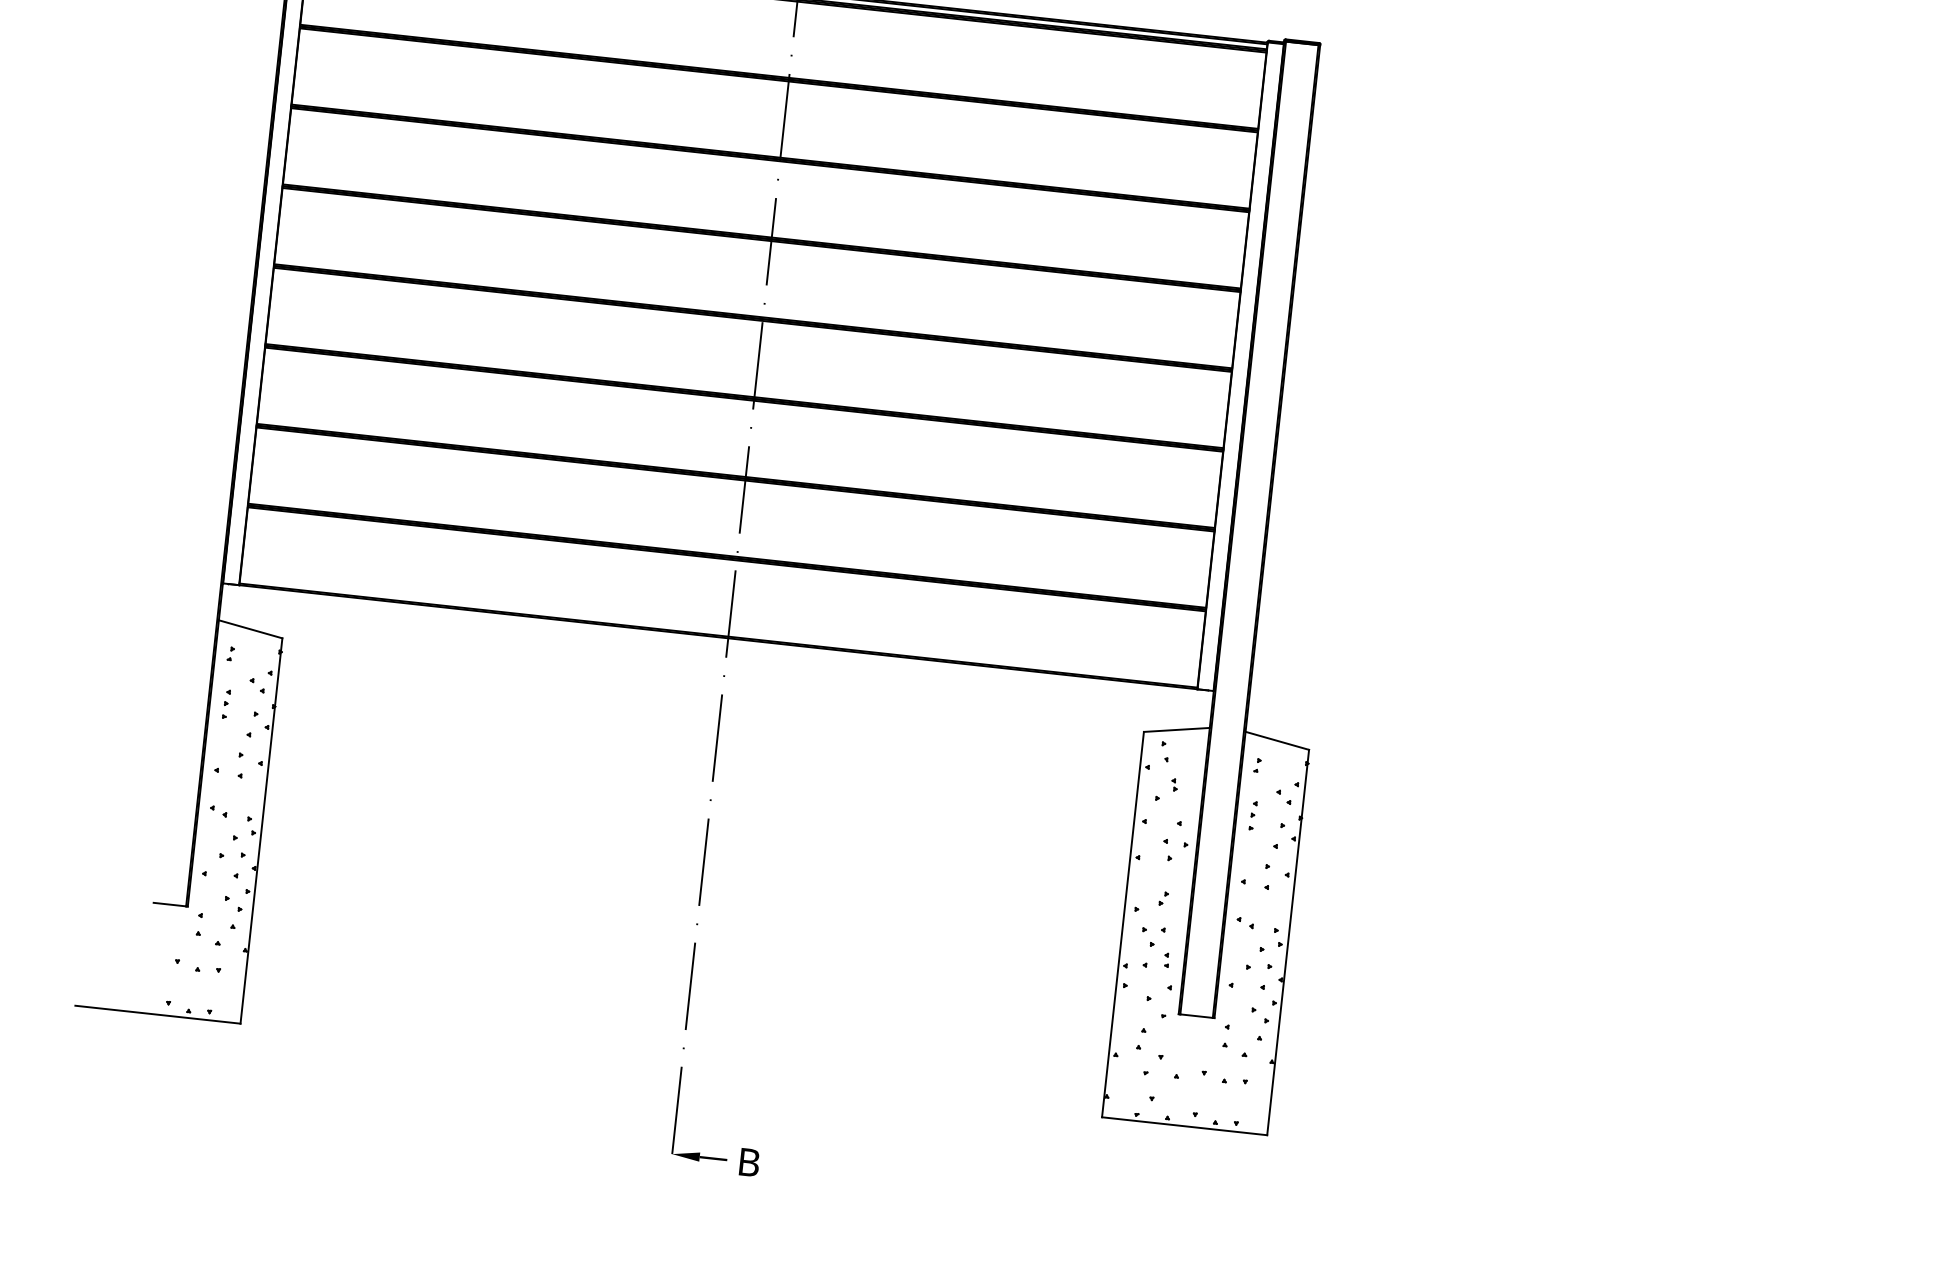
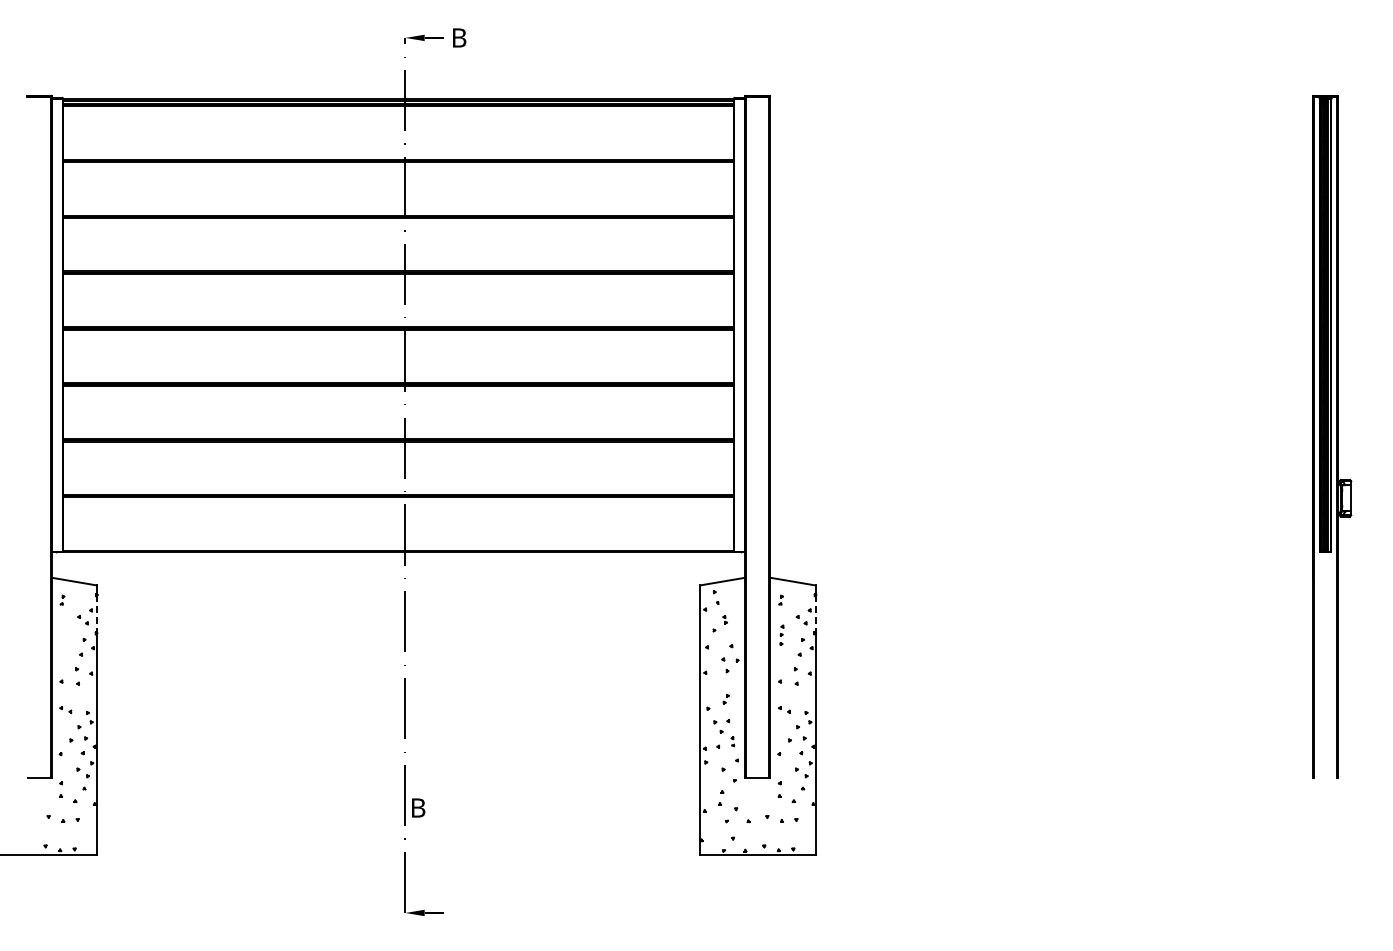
line: (277, 679) -> (96, 614), solid -> dashed
part: (225, 703) -> (62, 634), removed
line: (1304, 791) -> (815, 614), solid -> dashed
text: (749, 1161) -> (418, 807), moved

